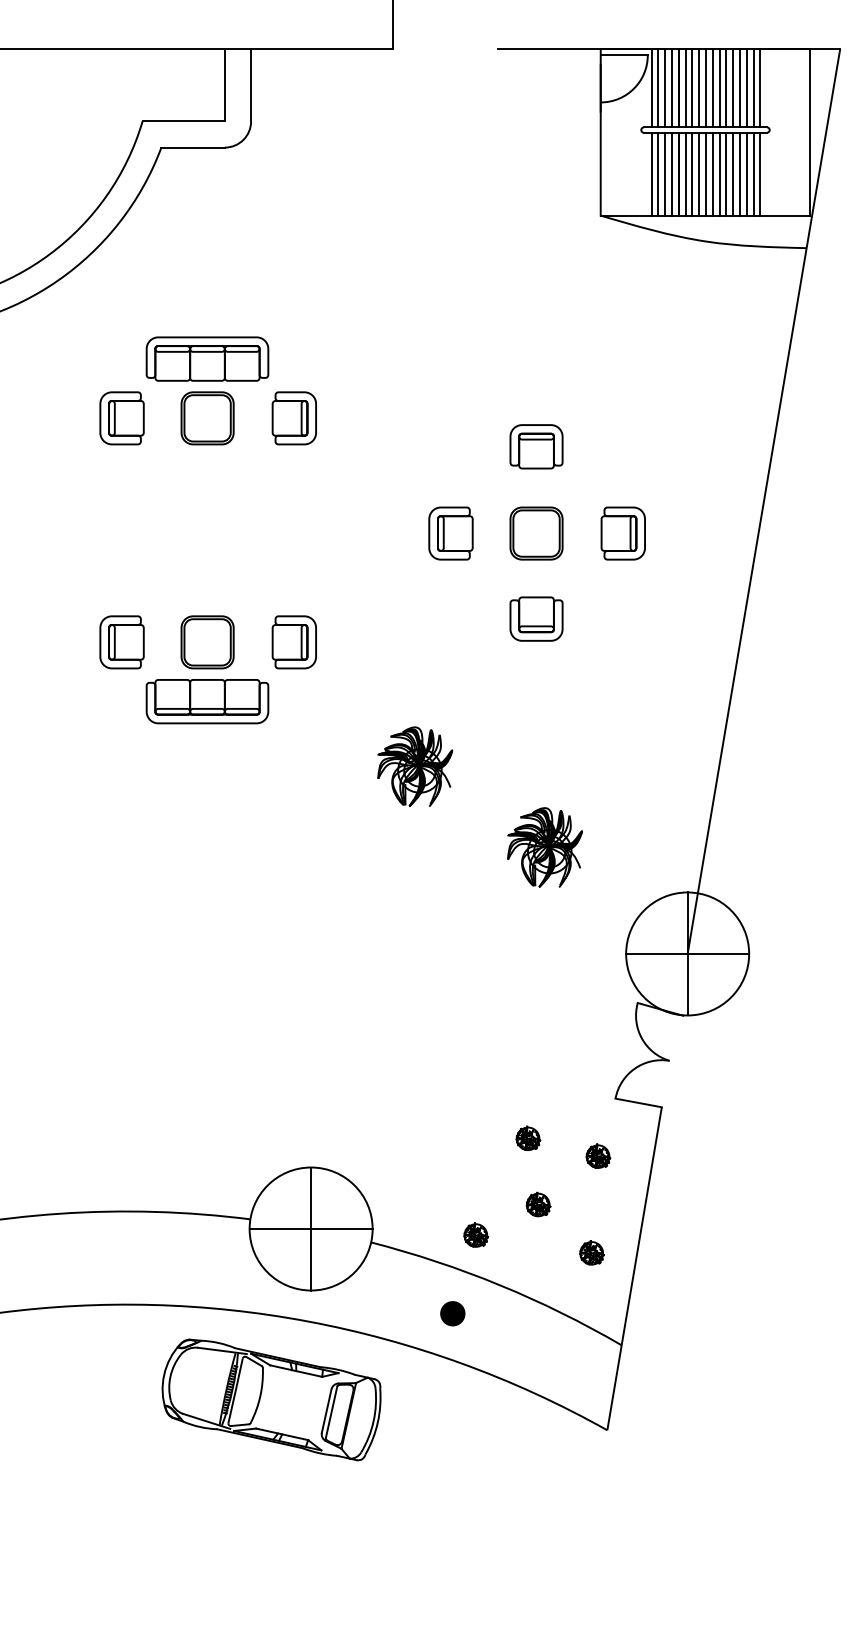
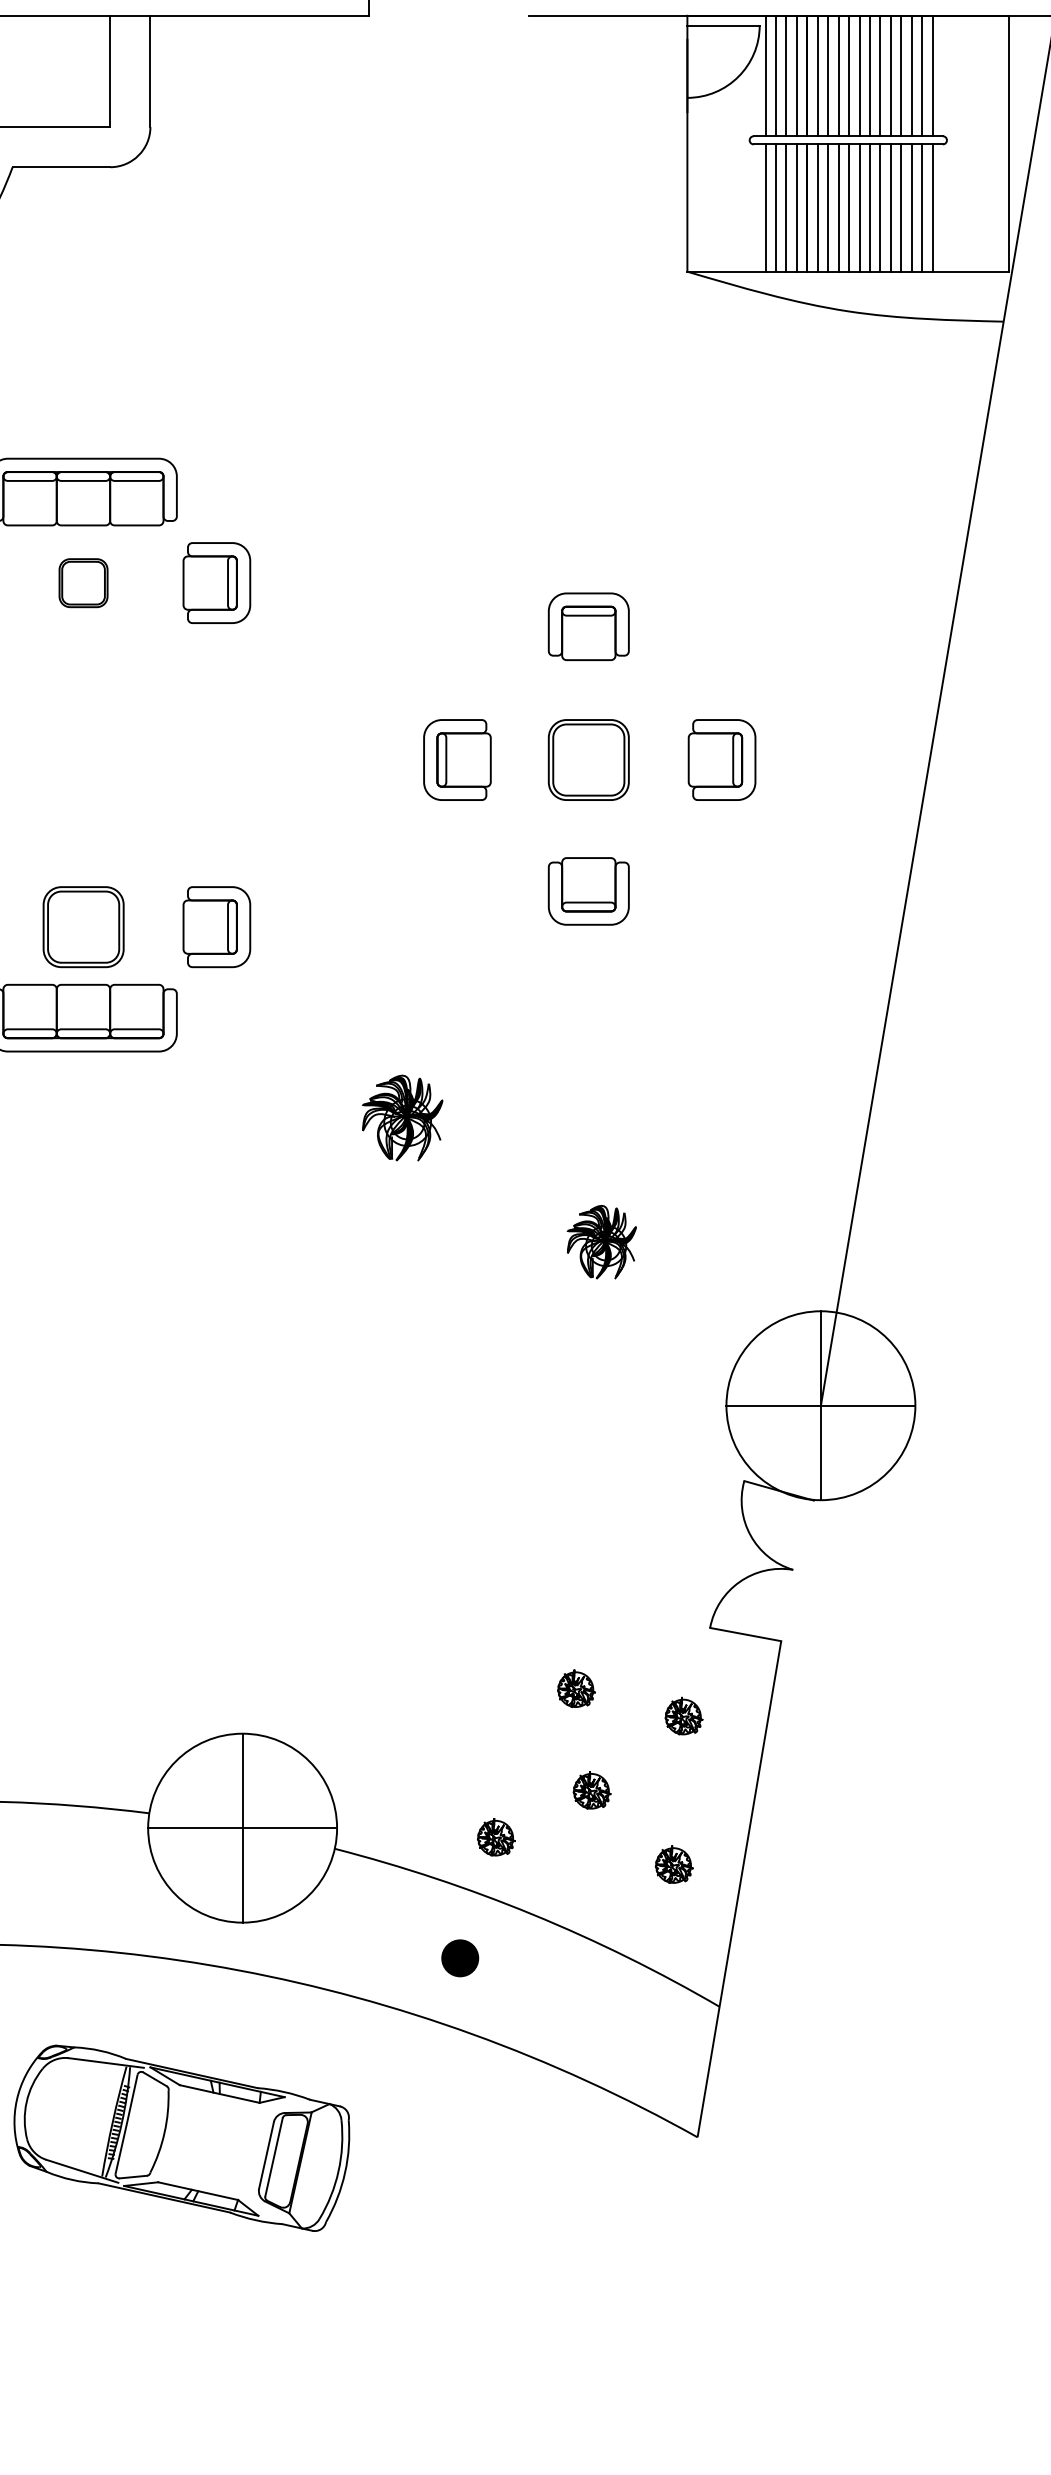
part: (207, 418) -> (83, 583), size x0.6
part: (415, 766) -> (402, 1117), size x0.7
part: (544, 847) -> (601, 1242), size x0.6
part: (271, 1399) -> (181, 2137), moved

